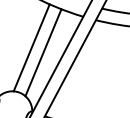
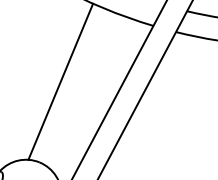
line: (43, 52) -> (81, 90), removed

